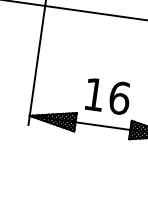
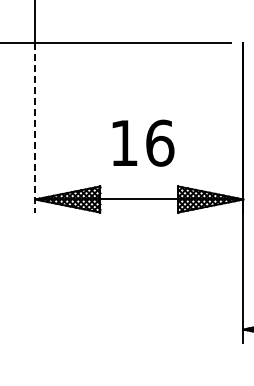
line: (37, 65) -> (35, 127), solid -> dashed
text: (108, 95) -> (143, 142), moved

